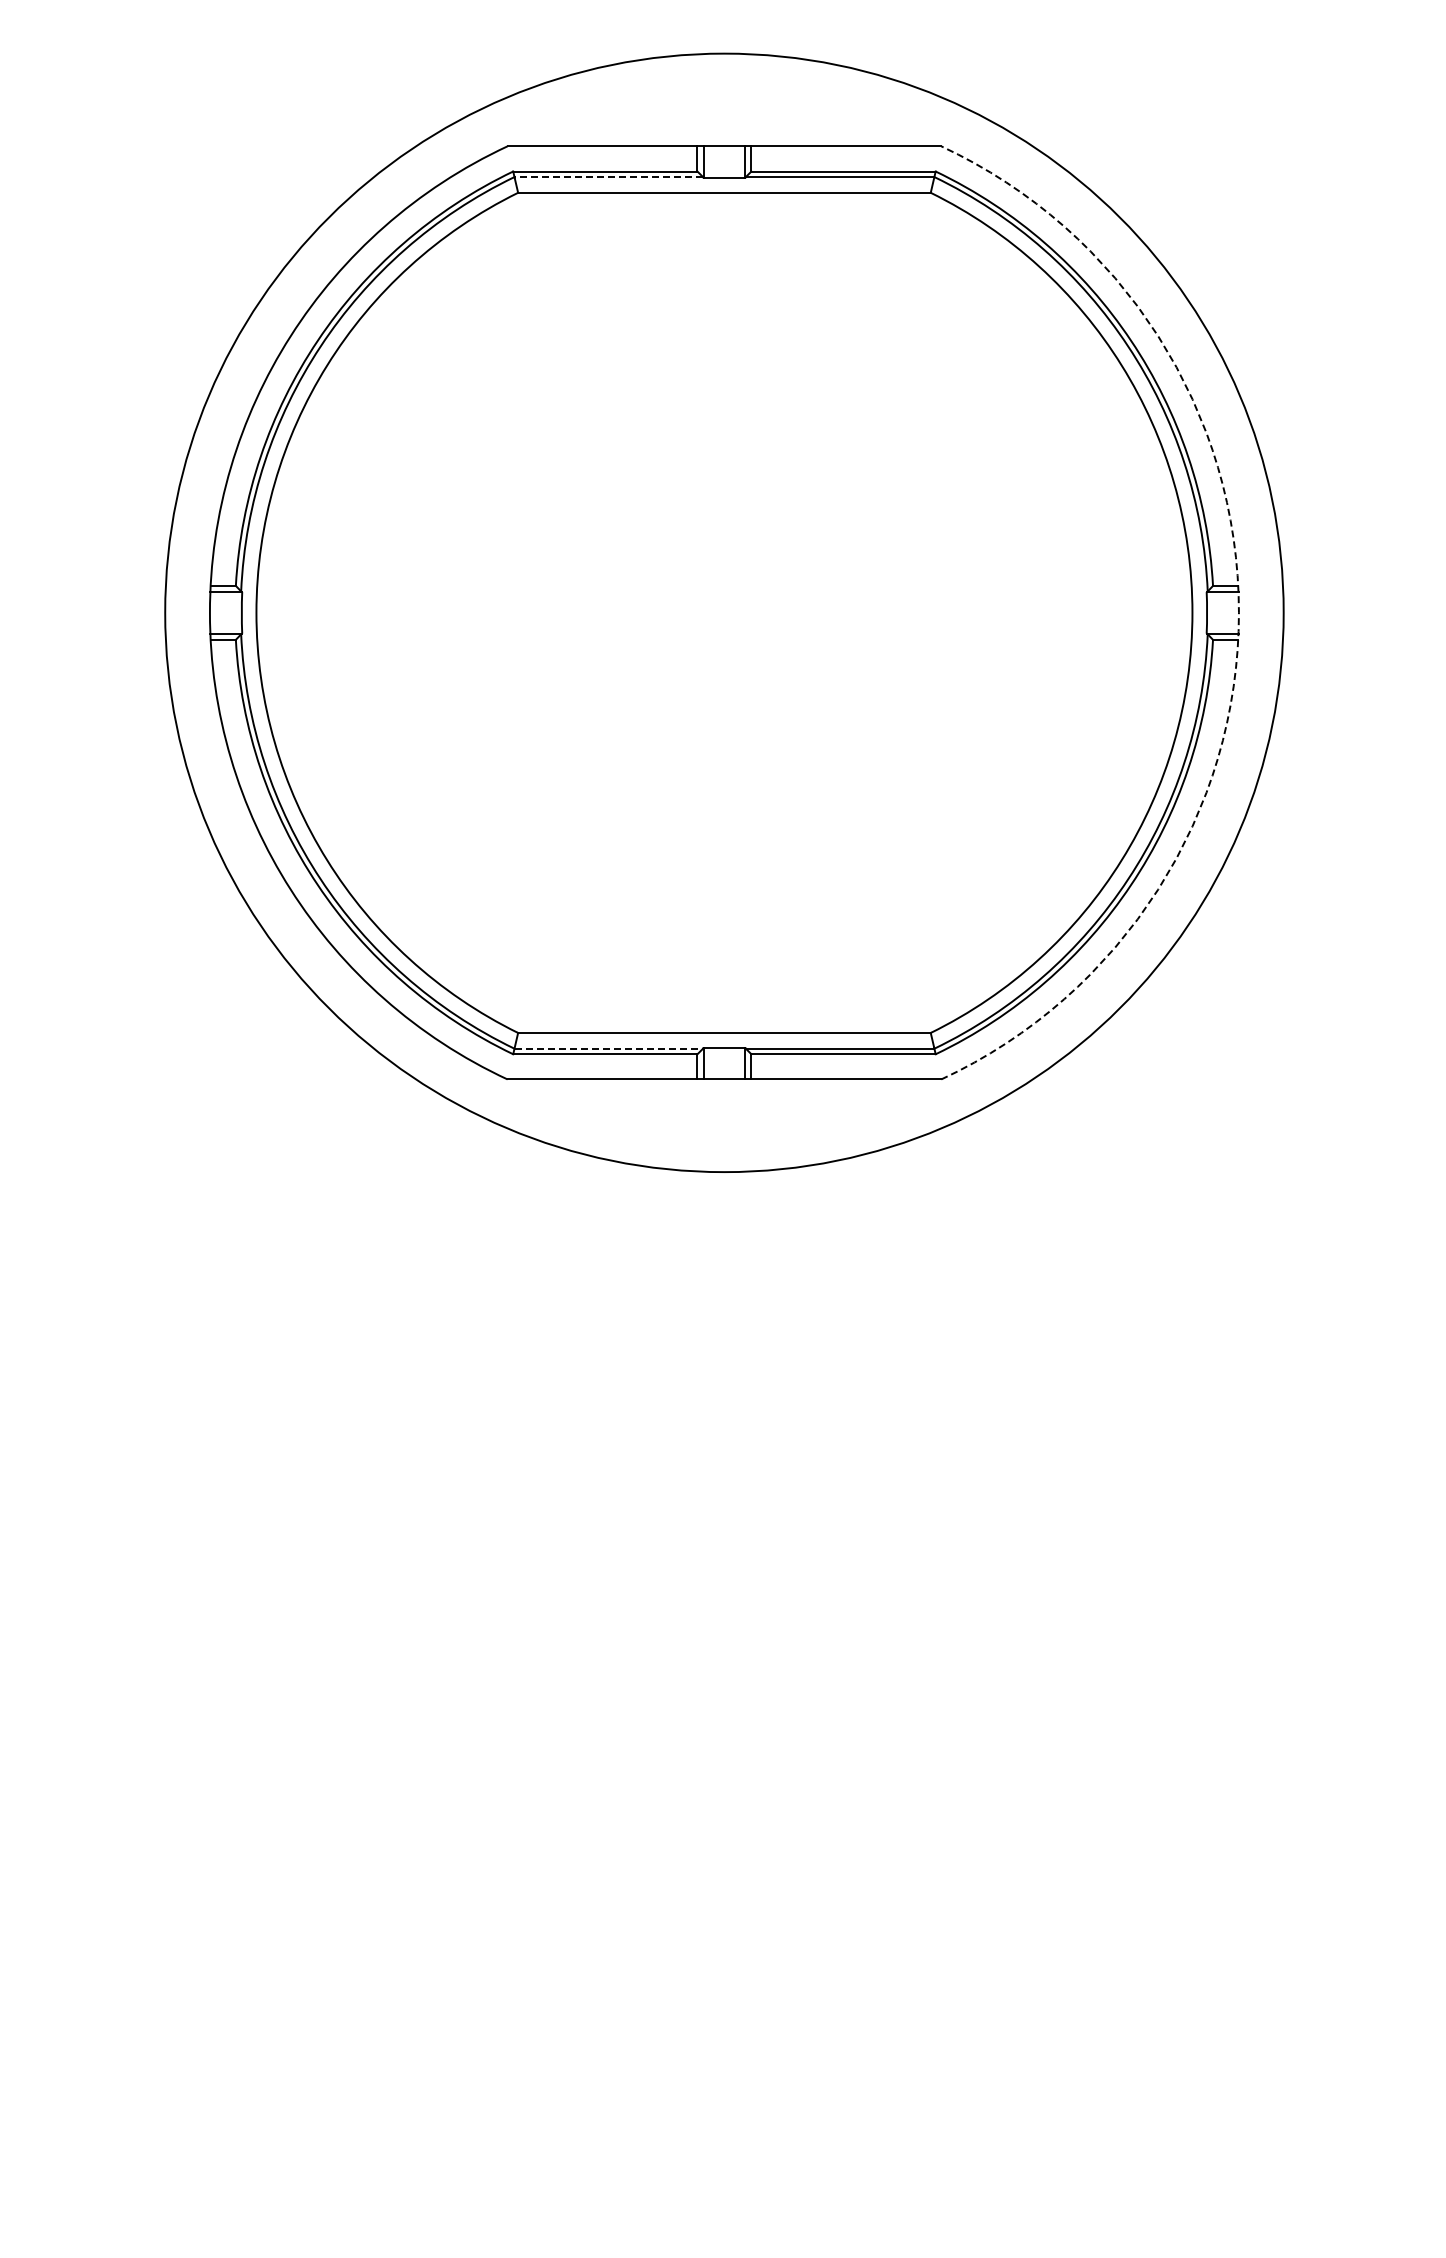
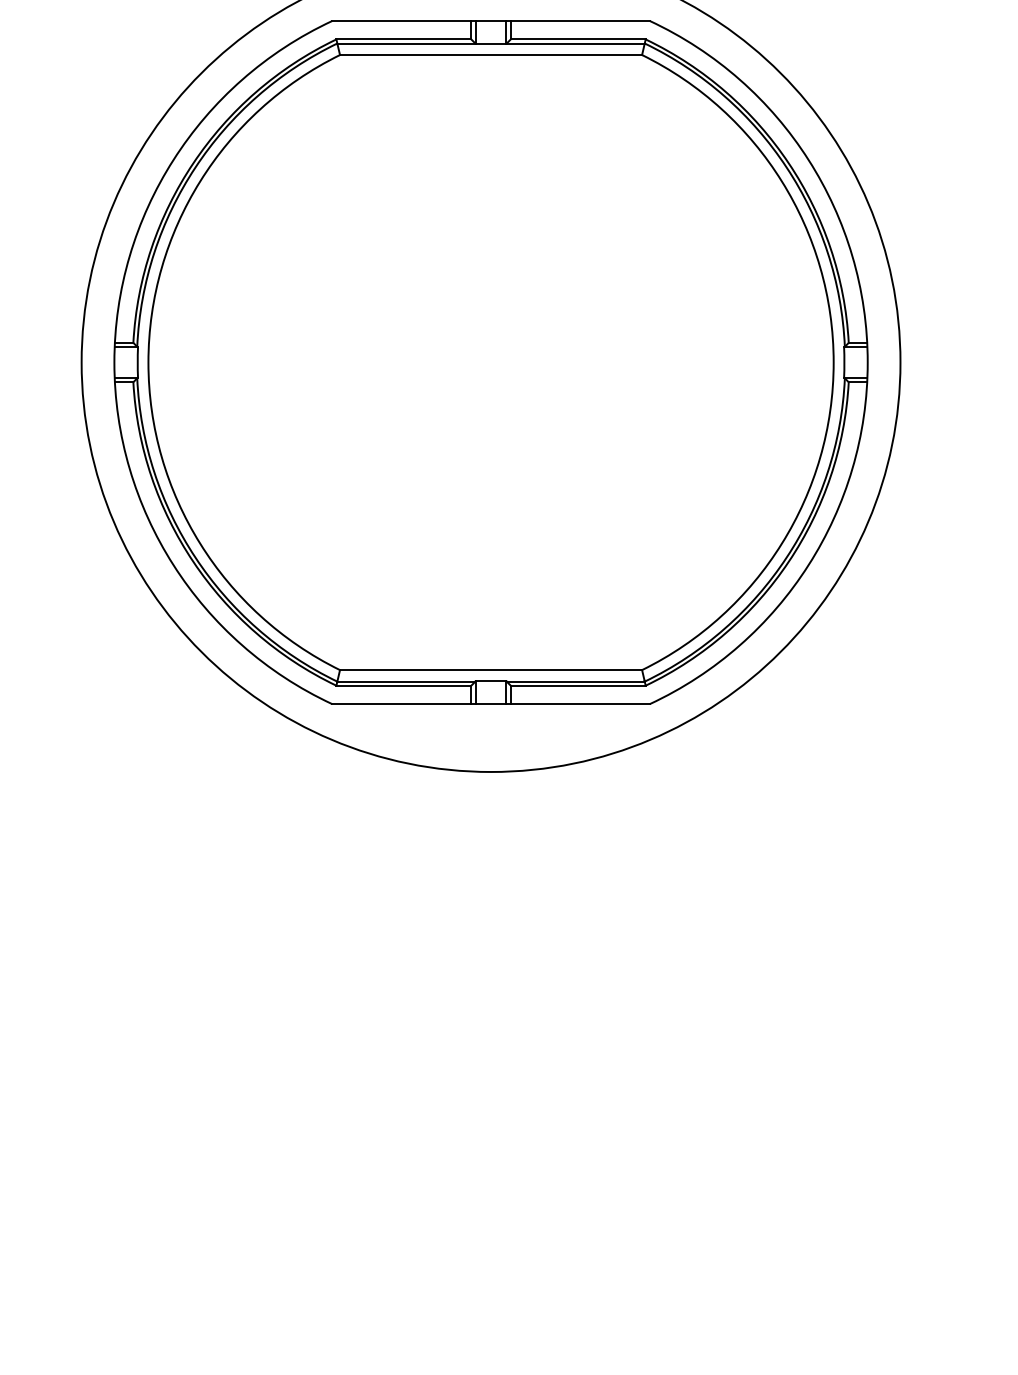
line: (608, 177) -> (406, 43), dashed -> solid
arc: (1238, 612) -> (867, 362), dashed -> solid
line: (609, 1048) -> (406, 681), dashed -> solid

